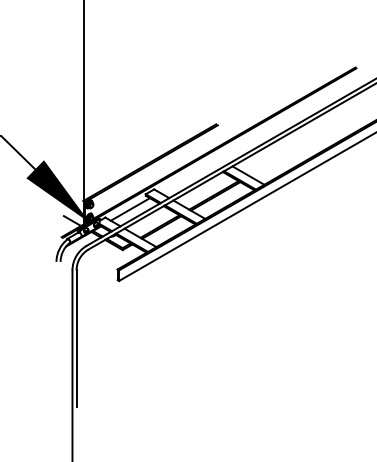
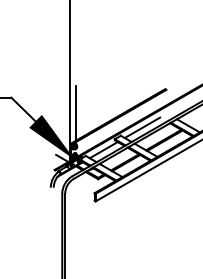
line: (91, 158) -> (75, 113), added
line: (184, 178) -> (142, 127), added

